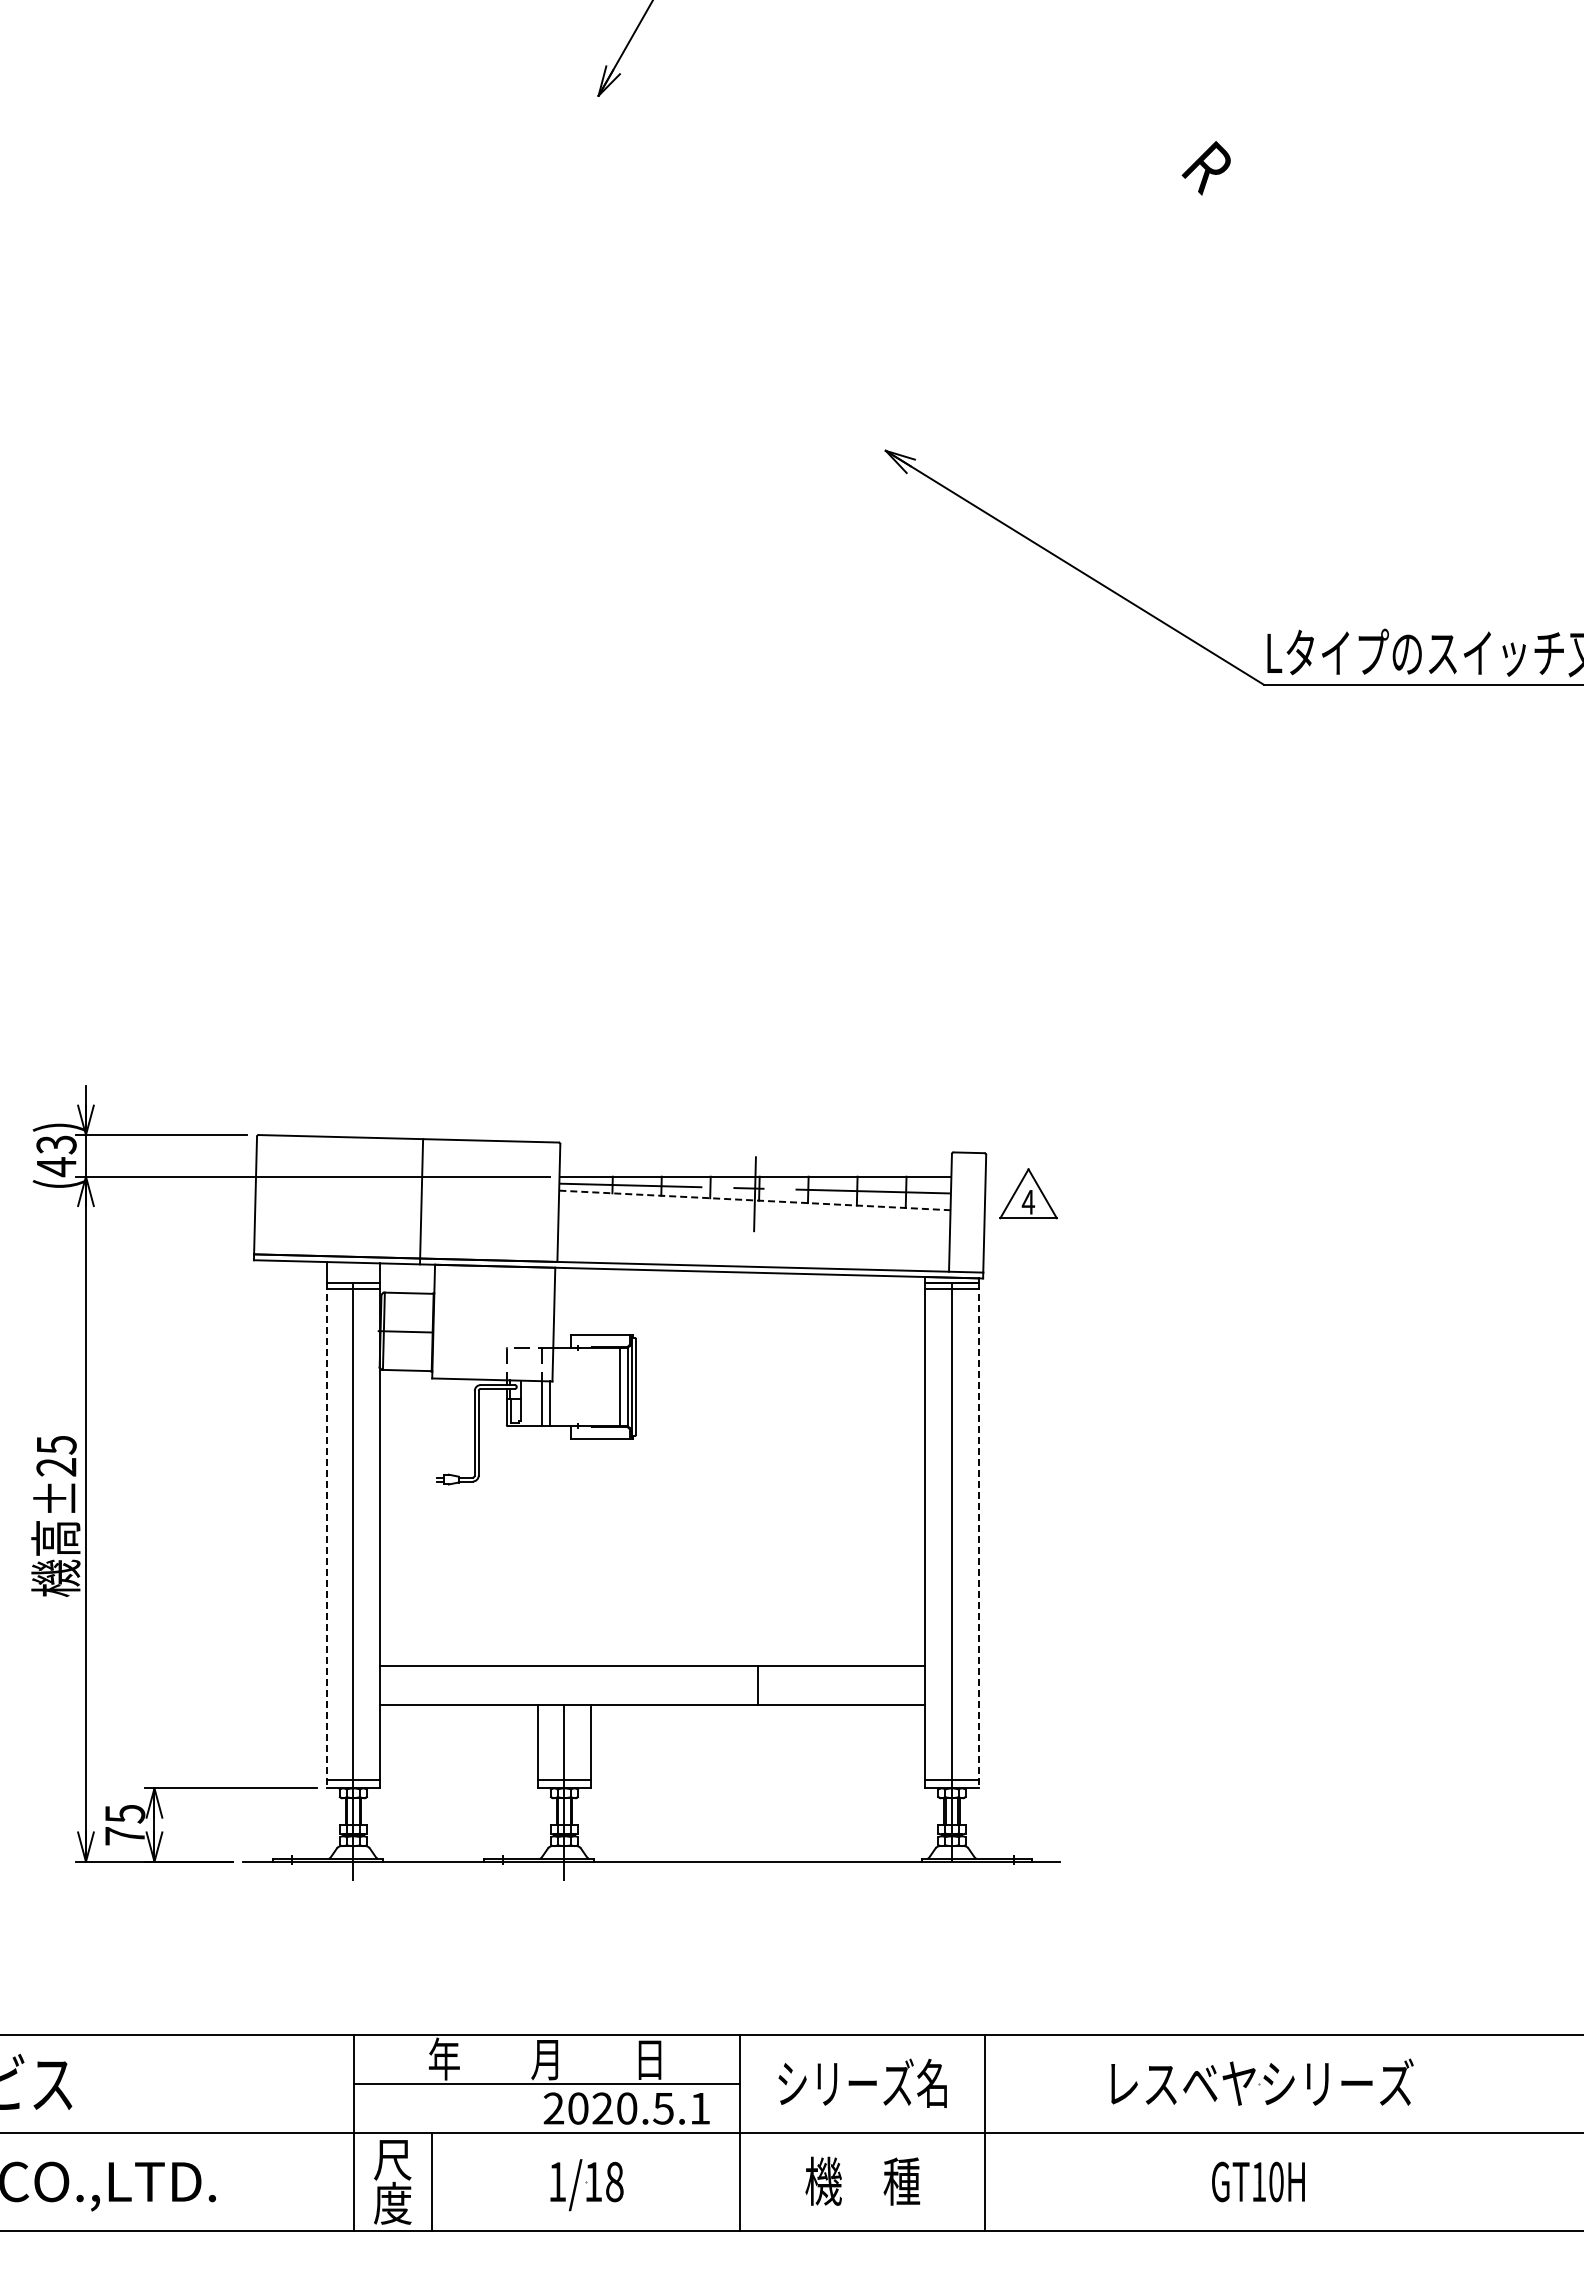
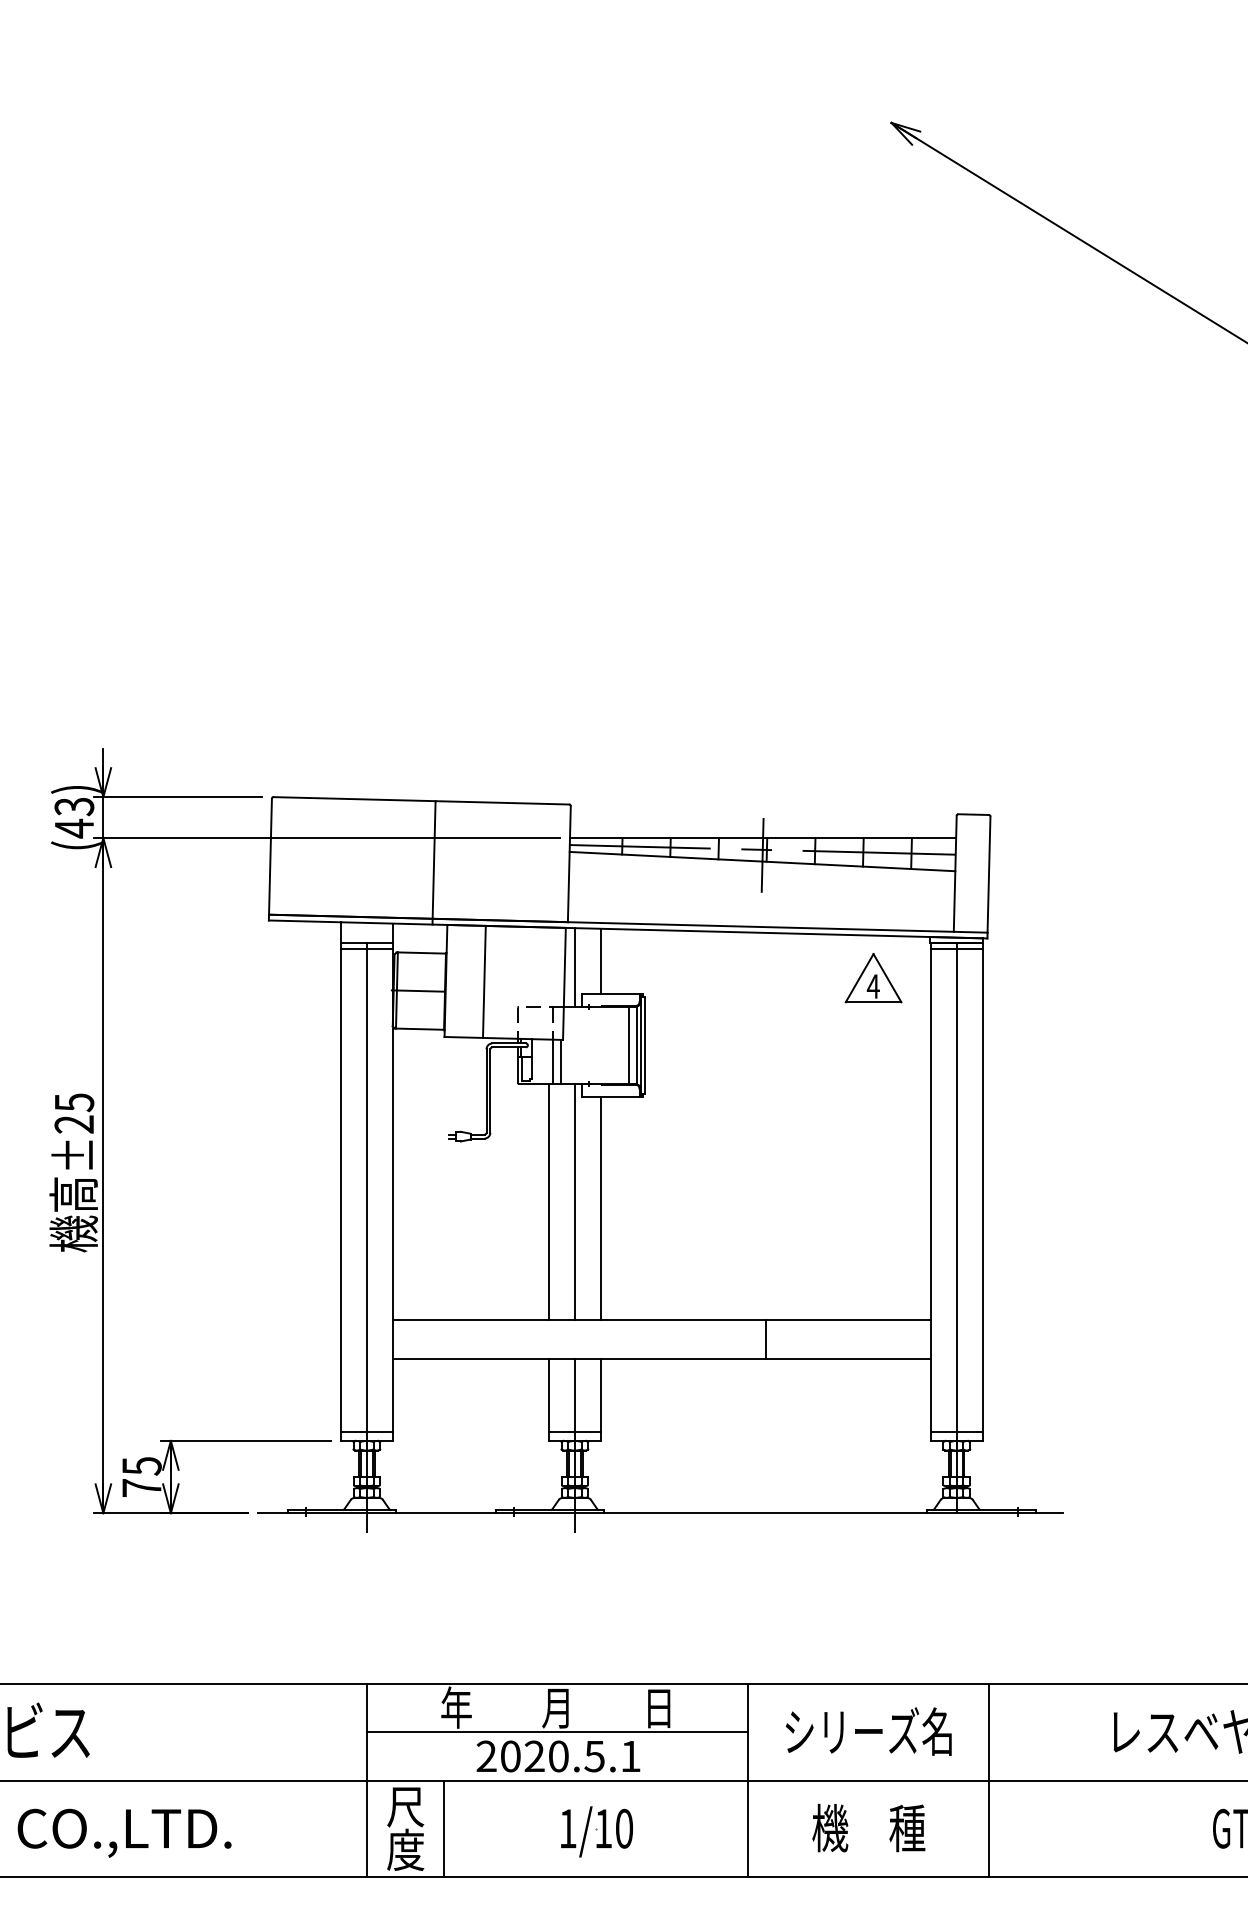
part: (1028, 1193) -> (873, 977), moved
line: (754, 1200) -> (762, 861), dashed -> solid
line: (591, 1301) -> (601, 961), added
line: (564, 1307) -> (574, 967), added
line: (472, 1322) -> (484, 981), added
line: (326, 1535) -> (340, 1191), dashed -> solid
line: (978, 1535) -> (982, 1191), dashed -> solid
line: (537, 1546) -> (548, 1202), added
line: (564, 1546) -> (574, 1202), added
line: (591, 1552) -> (601, 1208), added
text: (626, 2108) -> (558, 1756), moved
text: (614, 2181) -> (624, 1828), 1/18 -> 1/10

